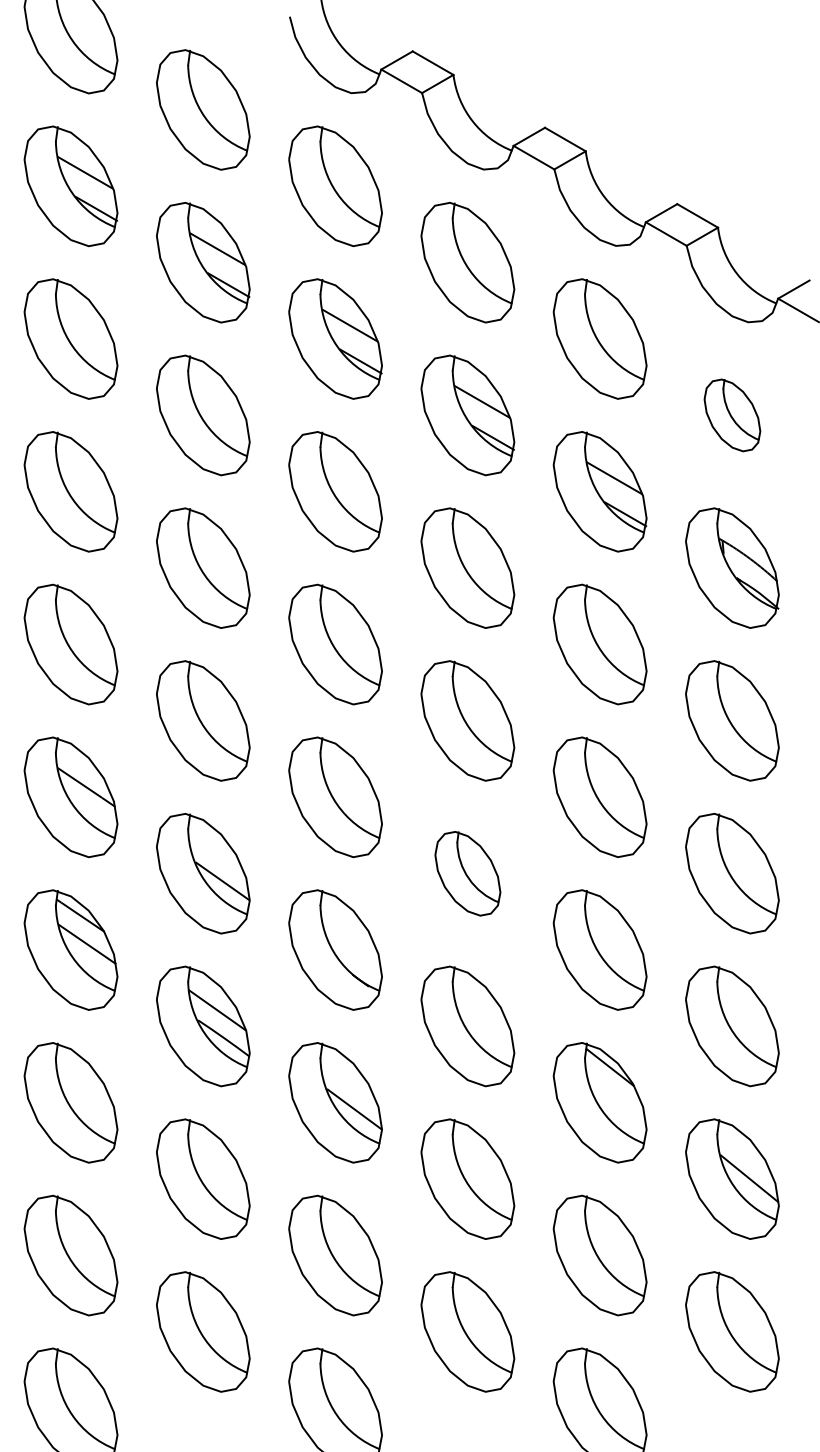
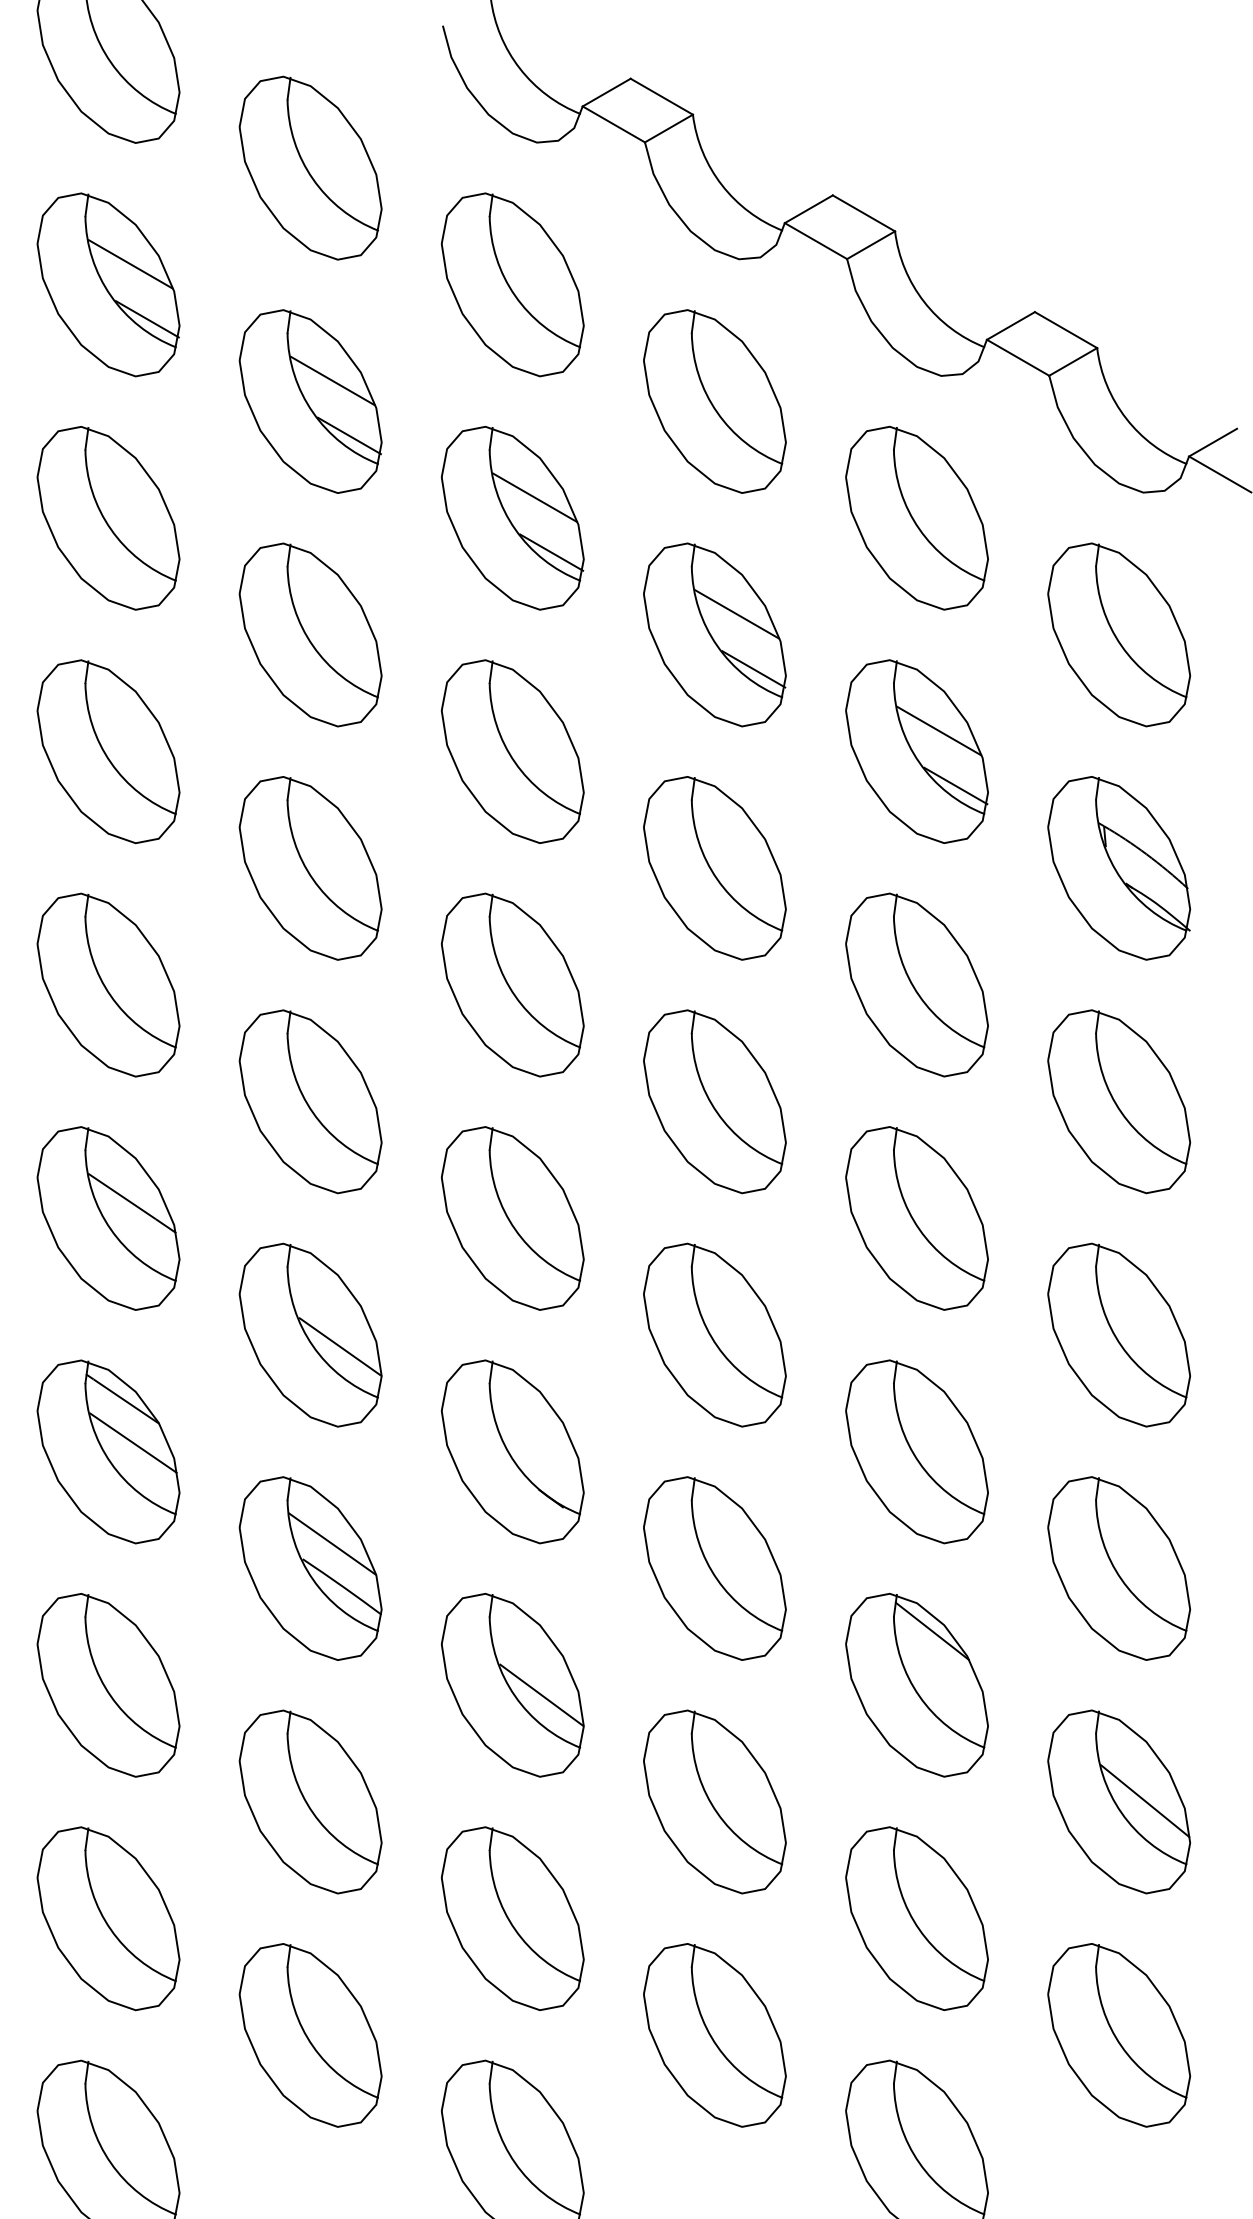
part: (732, 415) -> (1119, 635), size x1.67
part: (467, 873) -> (714, 1334), size x1.43

